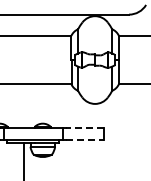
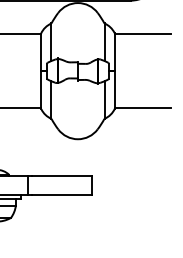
line: (84, 127) -> (61, 175), dashed -> solid
line: (85, 139) -> (63, 194), dashed -> solid

